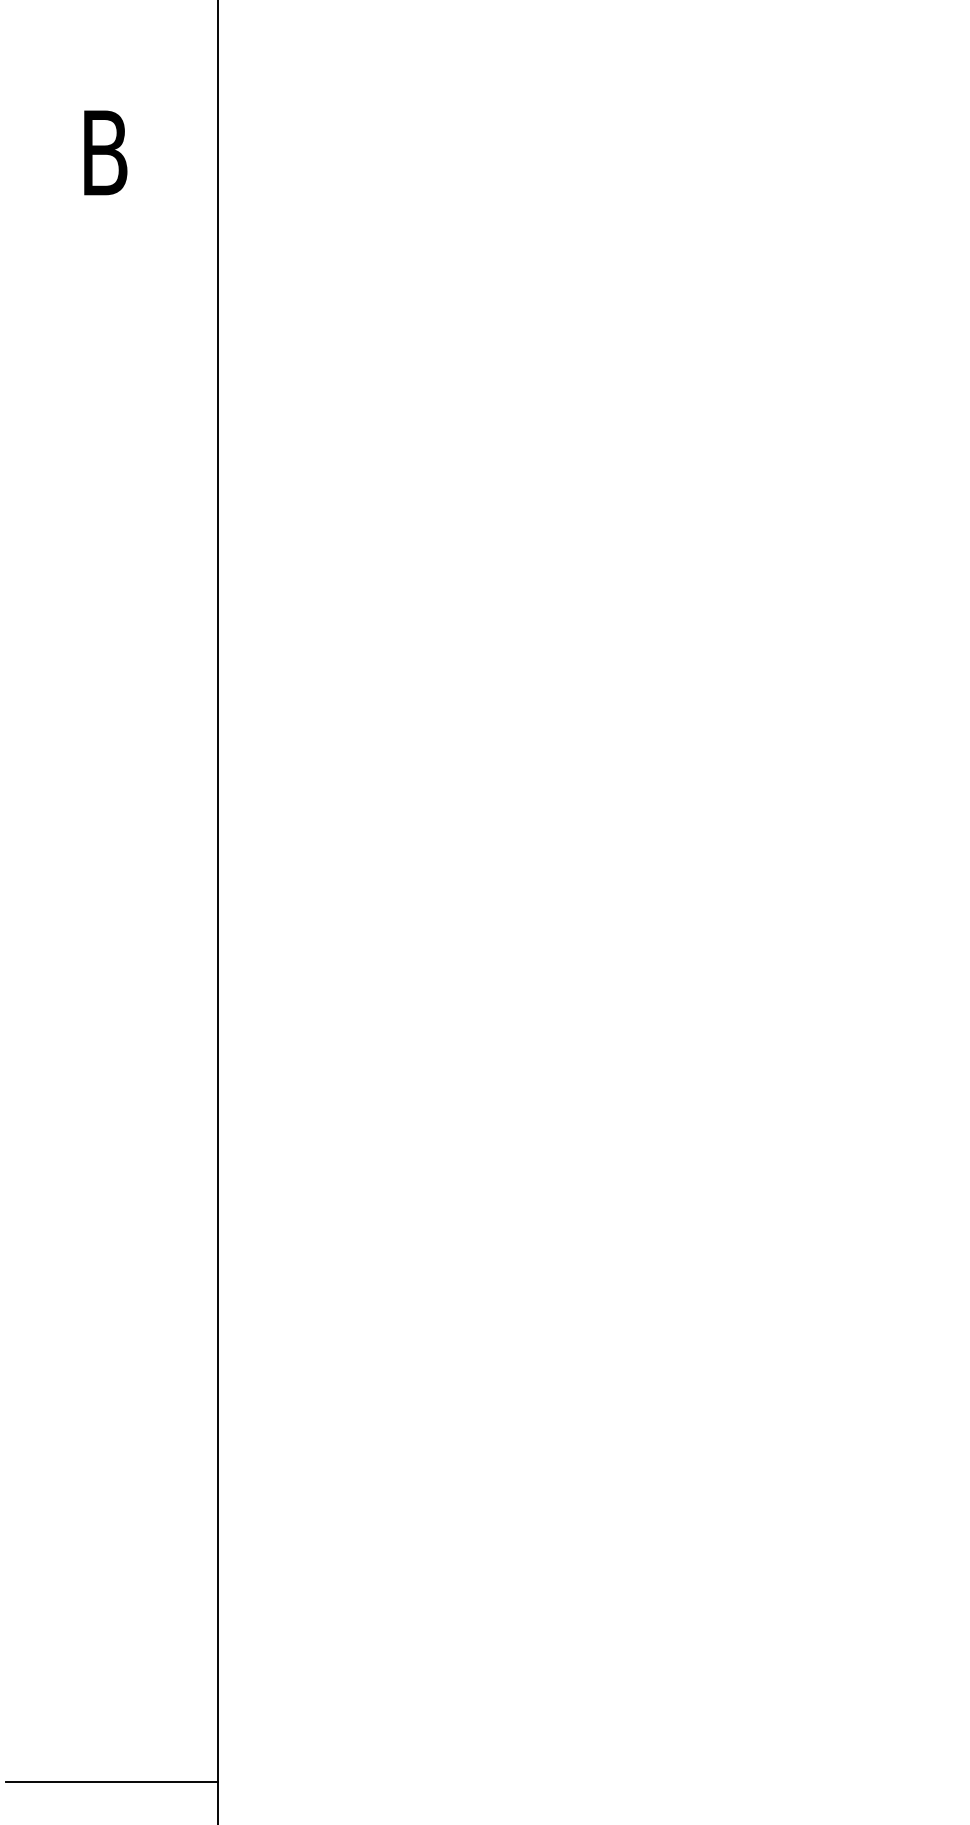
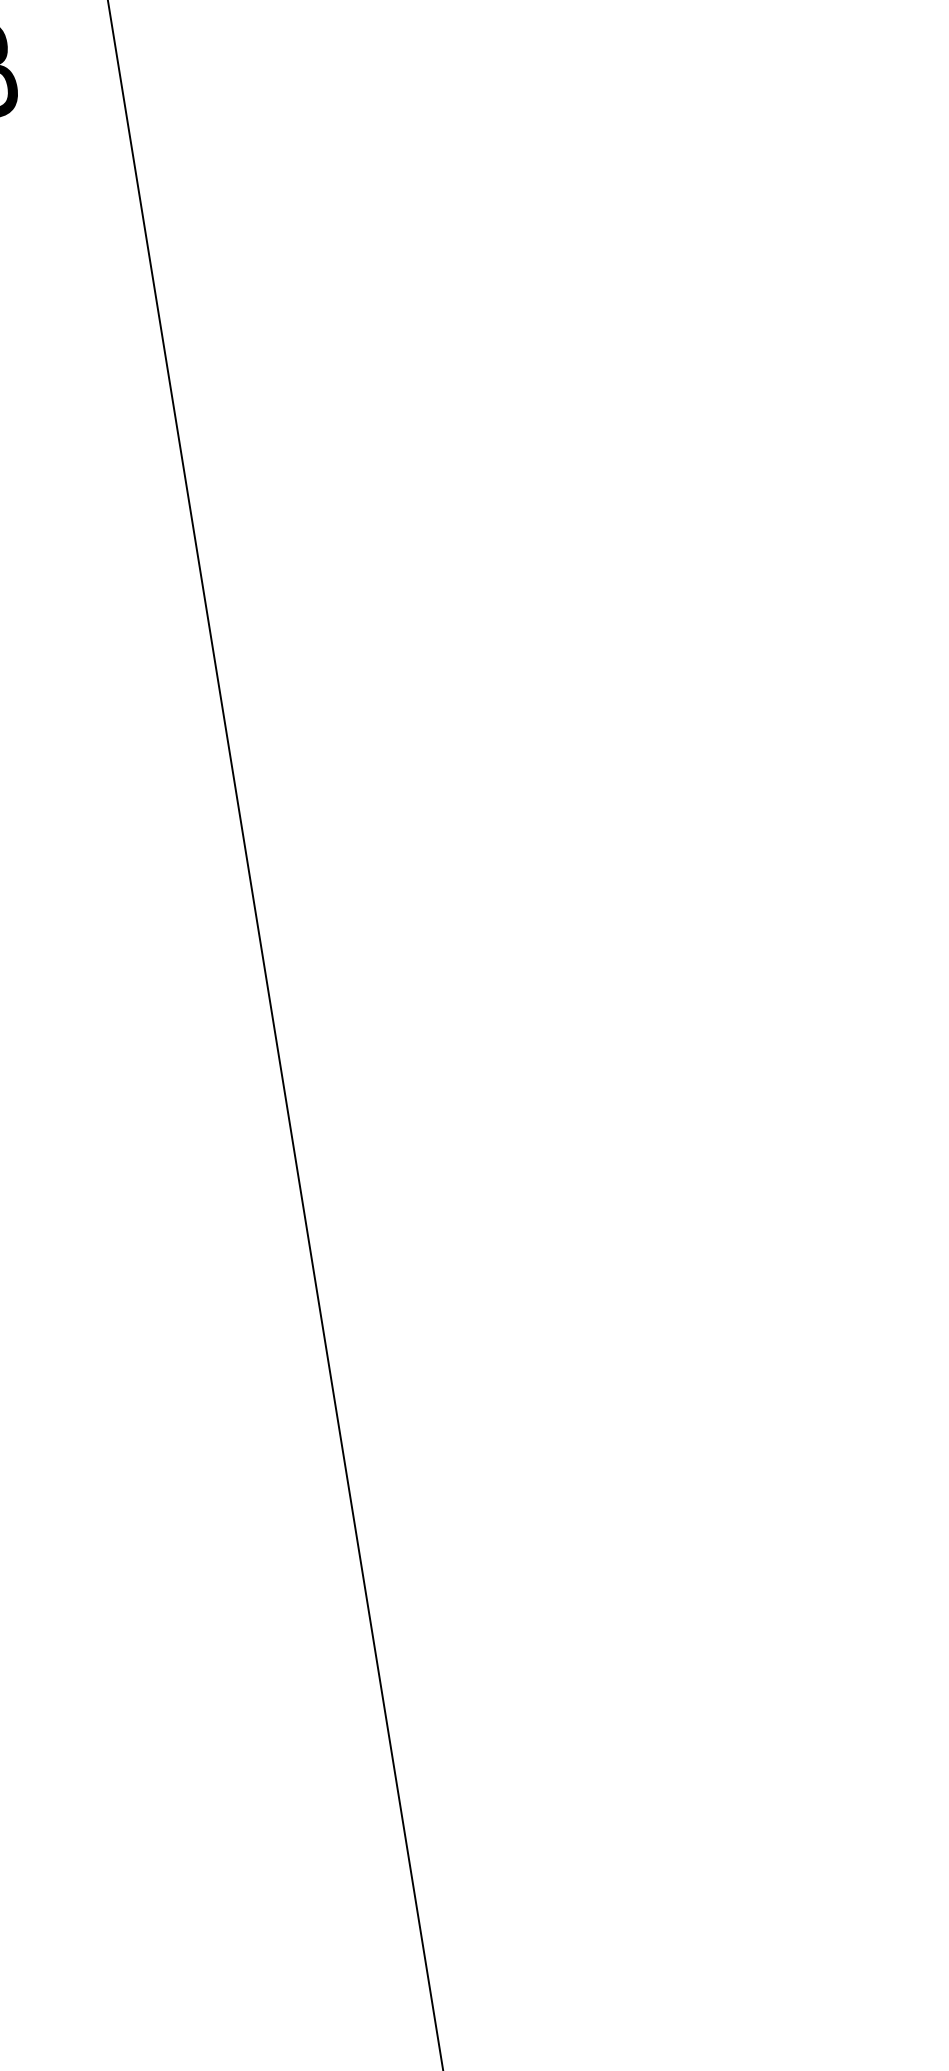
line: (112, 1782) -> (294, 1901), removed

